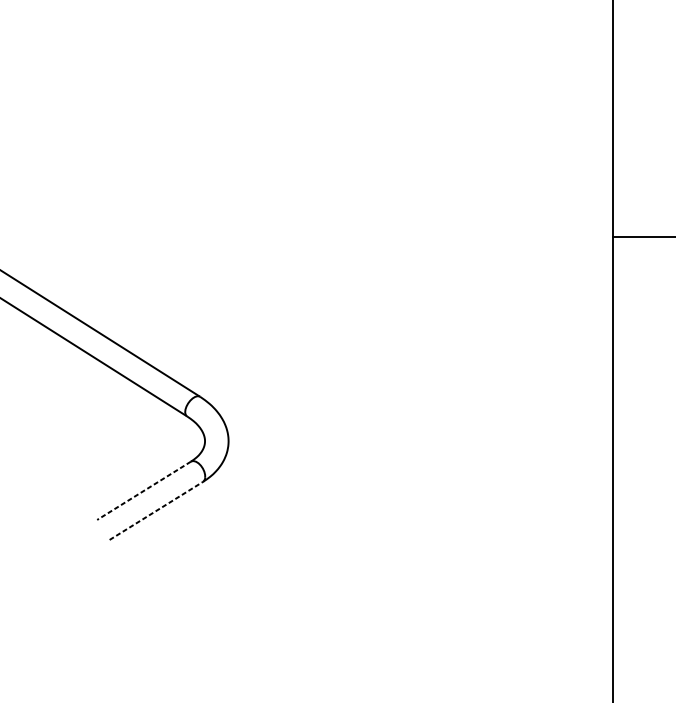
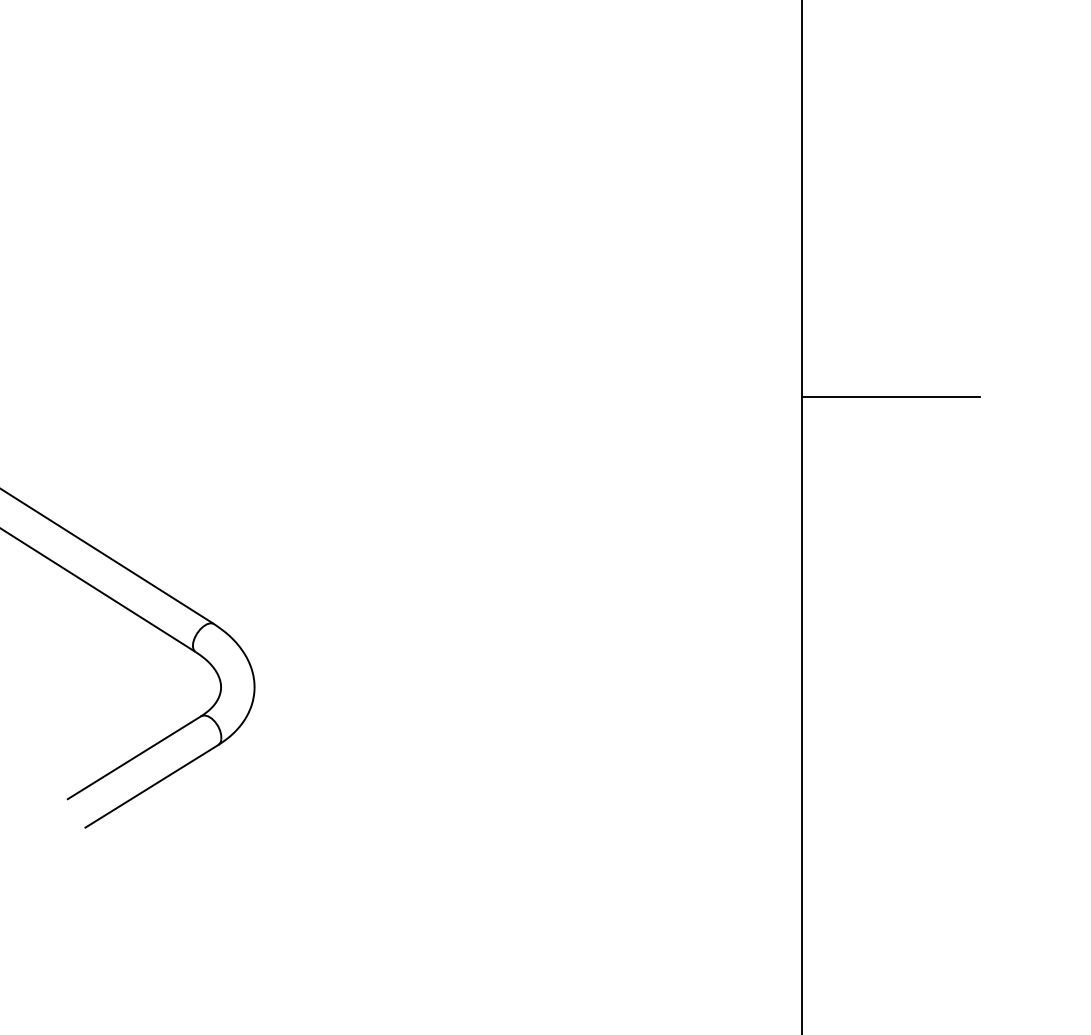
line: (143, 491) -> (133, 758), dashed -> solid
line: (156, 511) -> (152, 786), dashed -> solid

